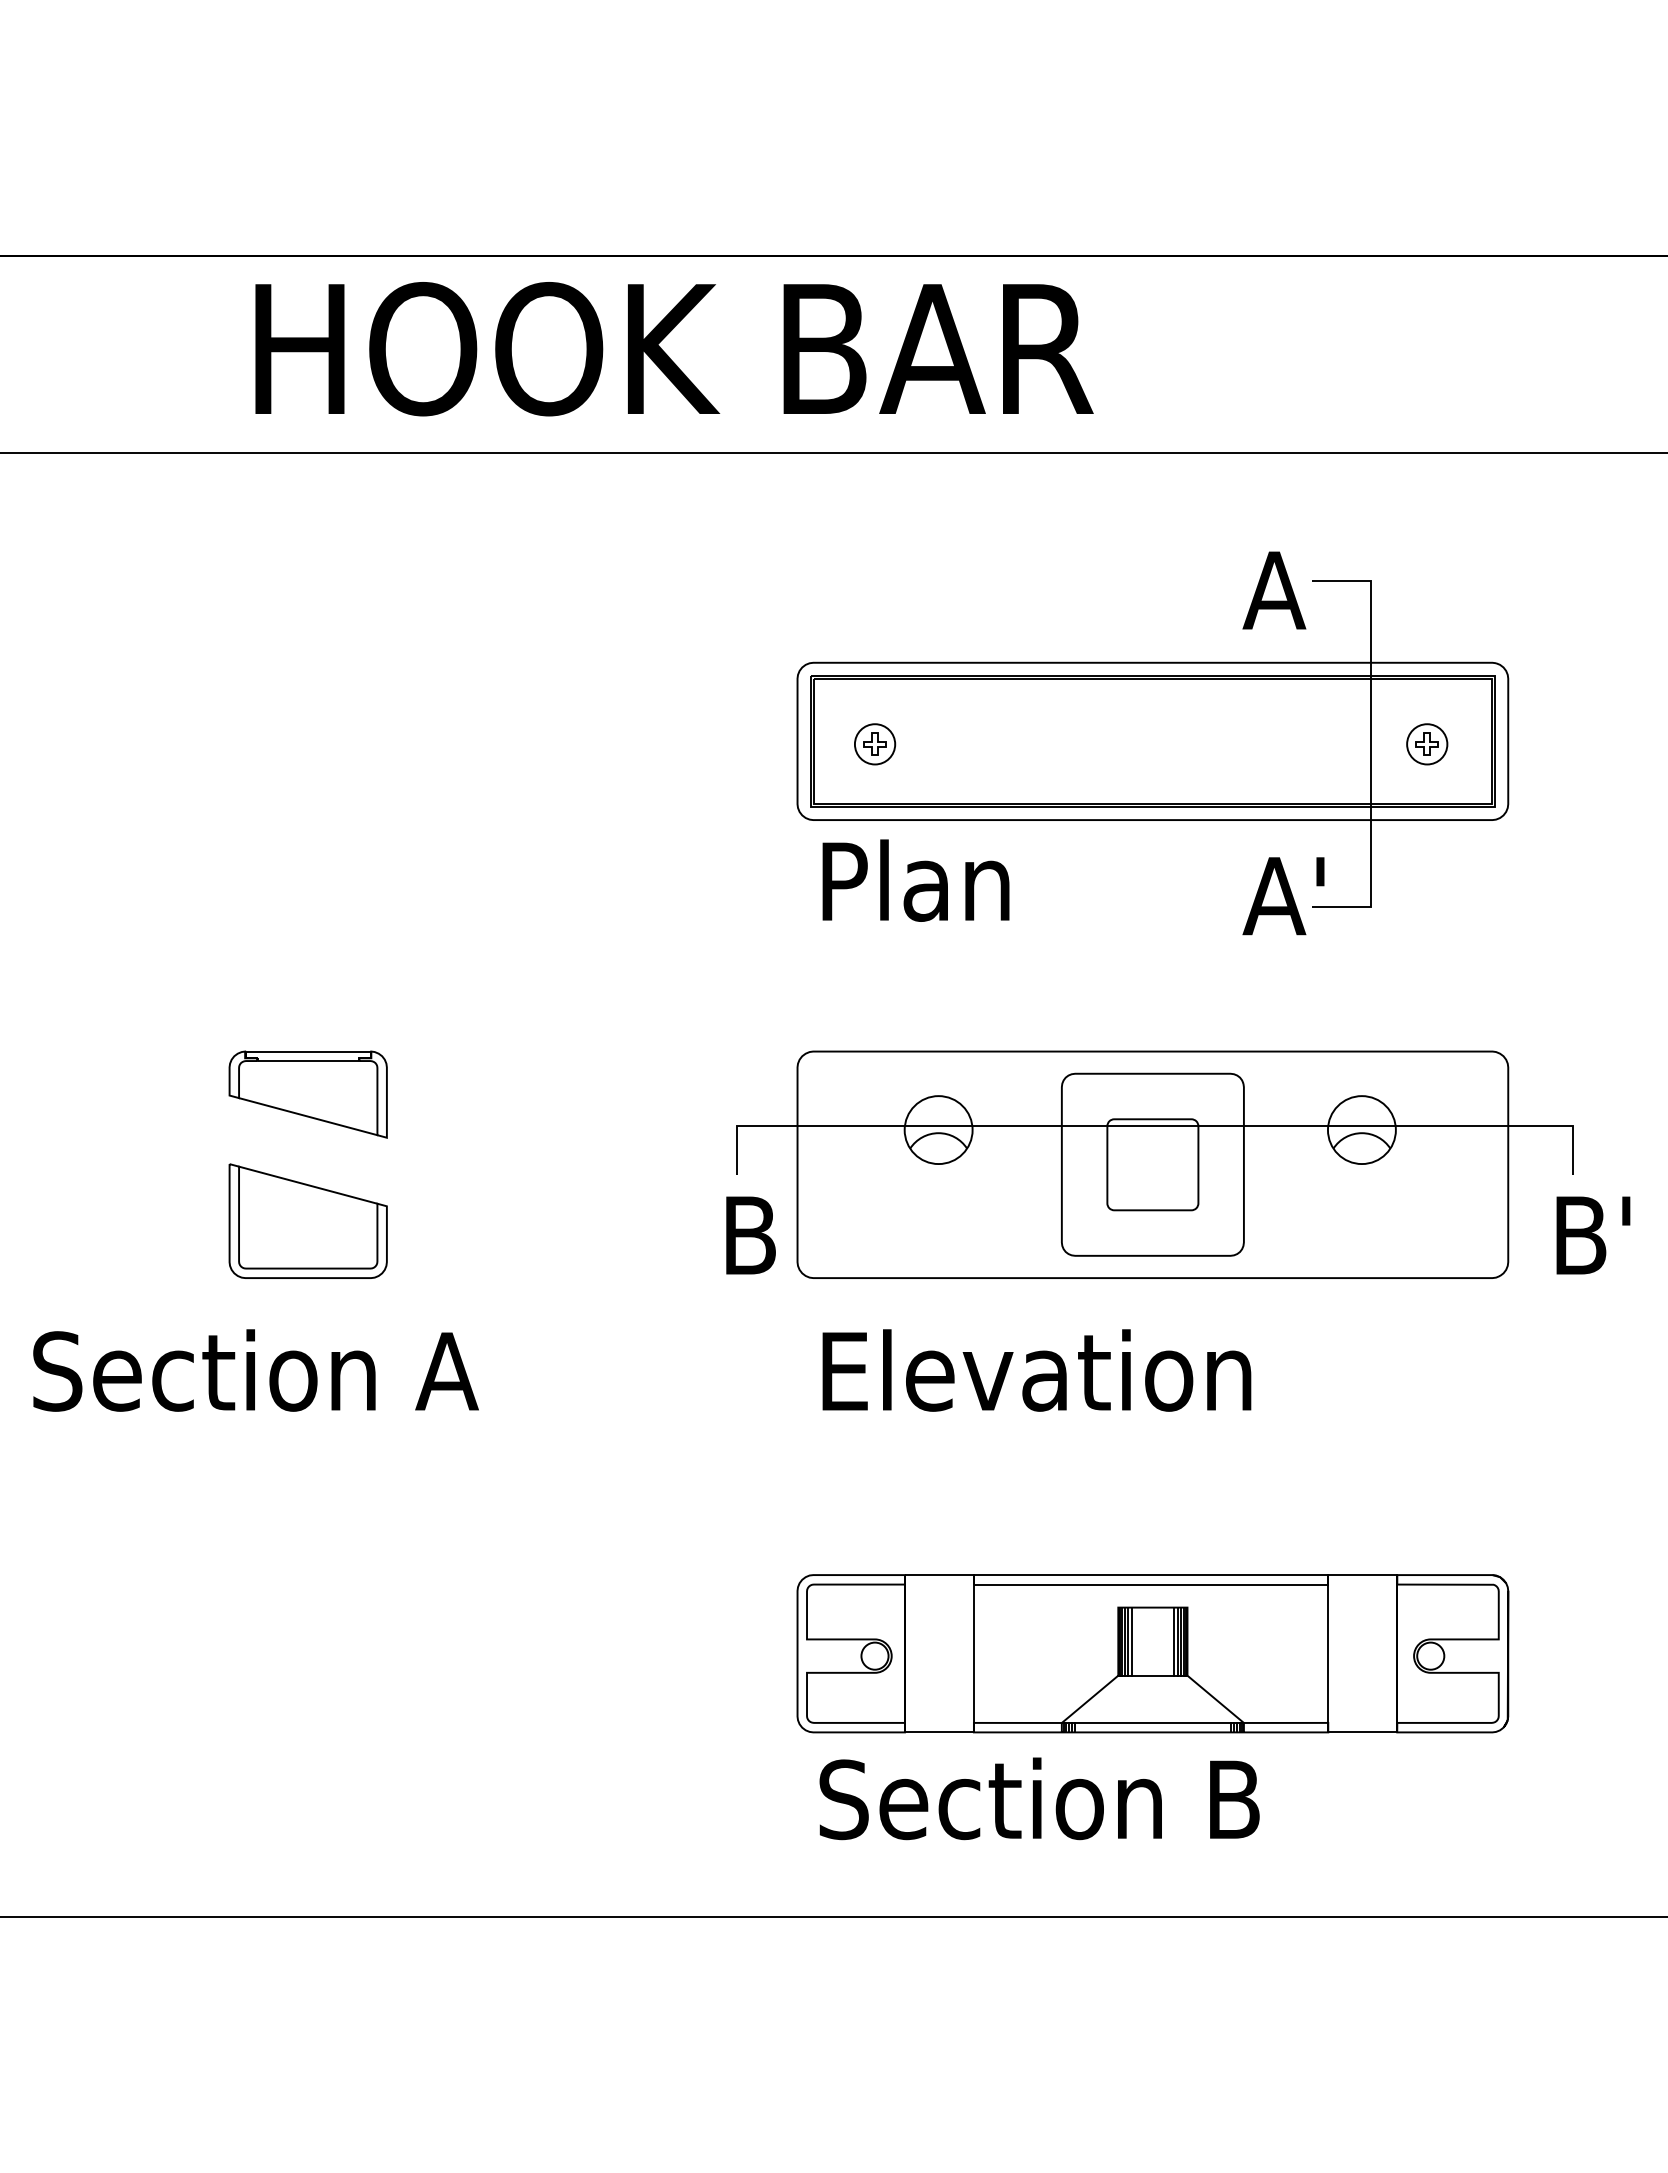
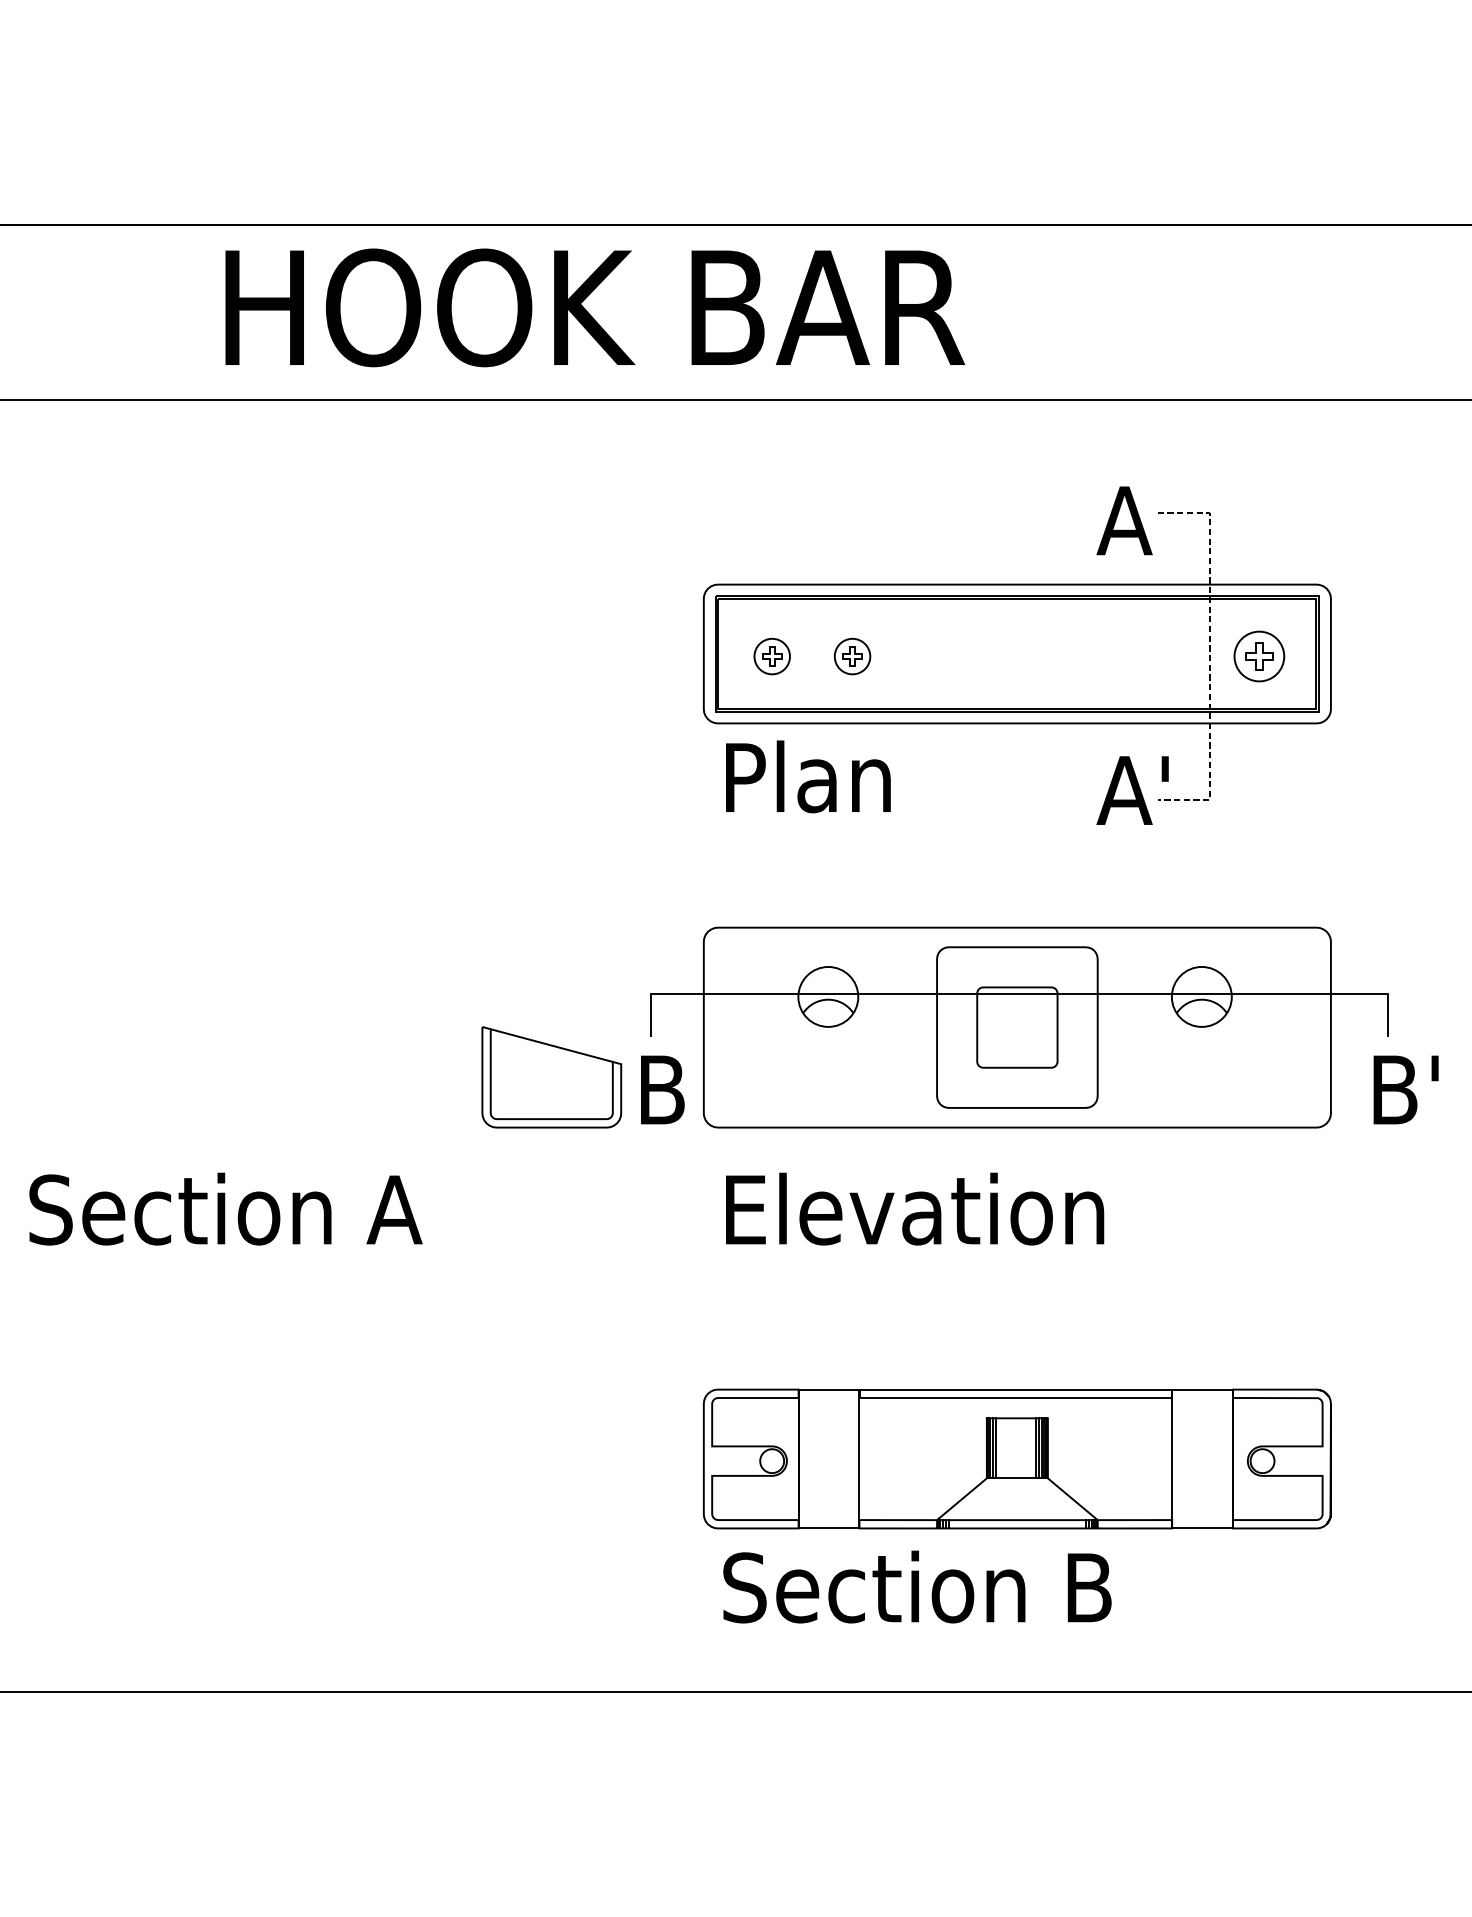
part: (966, 744) -> (852, 656), added
line: (1370, 744) -> (1209, 656), solid -> dashed
part: (1427, 744) -> (1259, 656), size x1.4
part: (307, 1094) -> (271, 965), removed
part: (307, 1220) -> (551, 1076), moved
line: (1131, 1641) -> (998, 1448), removed

